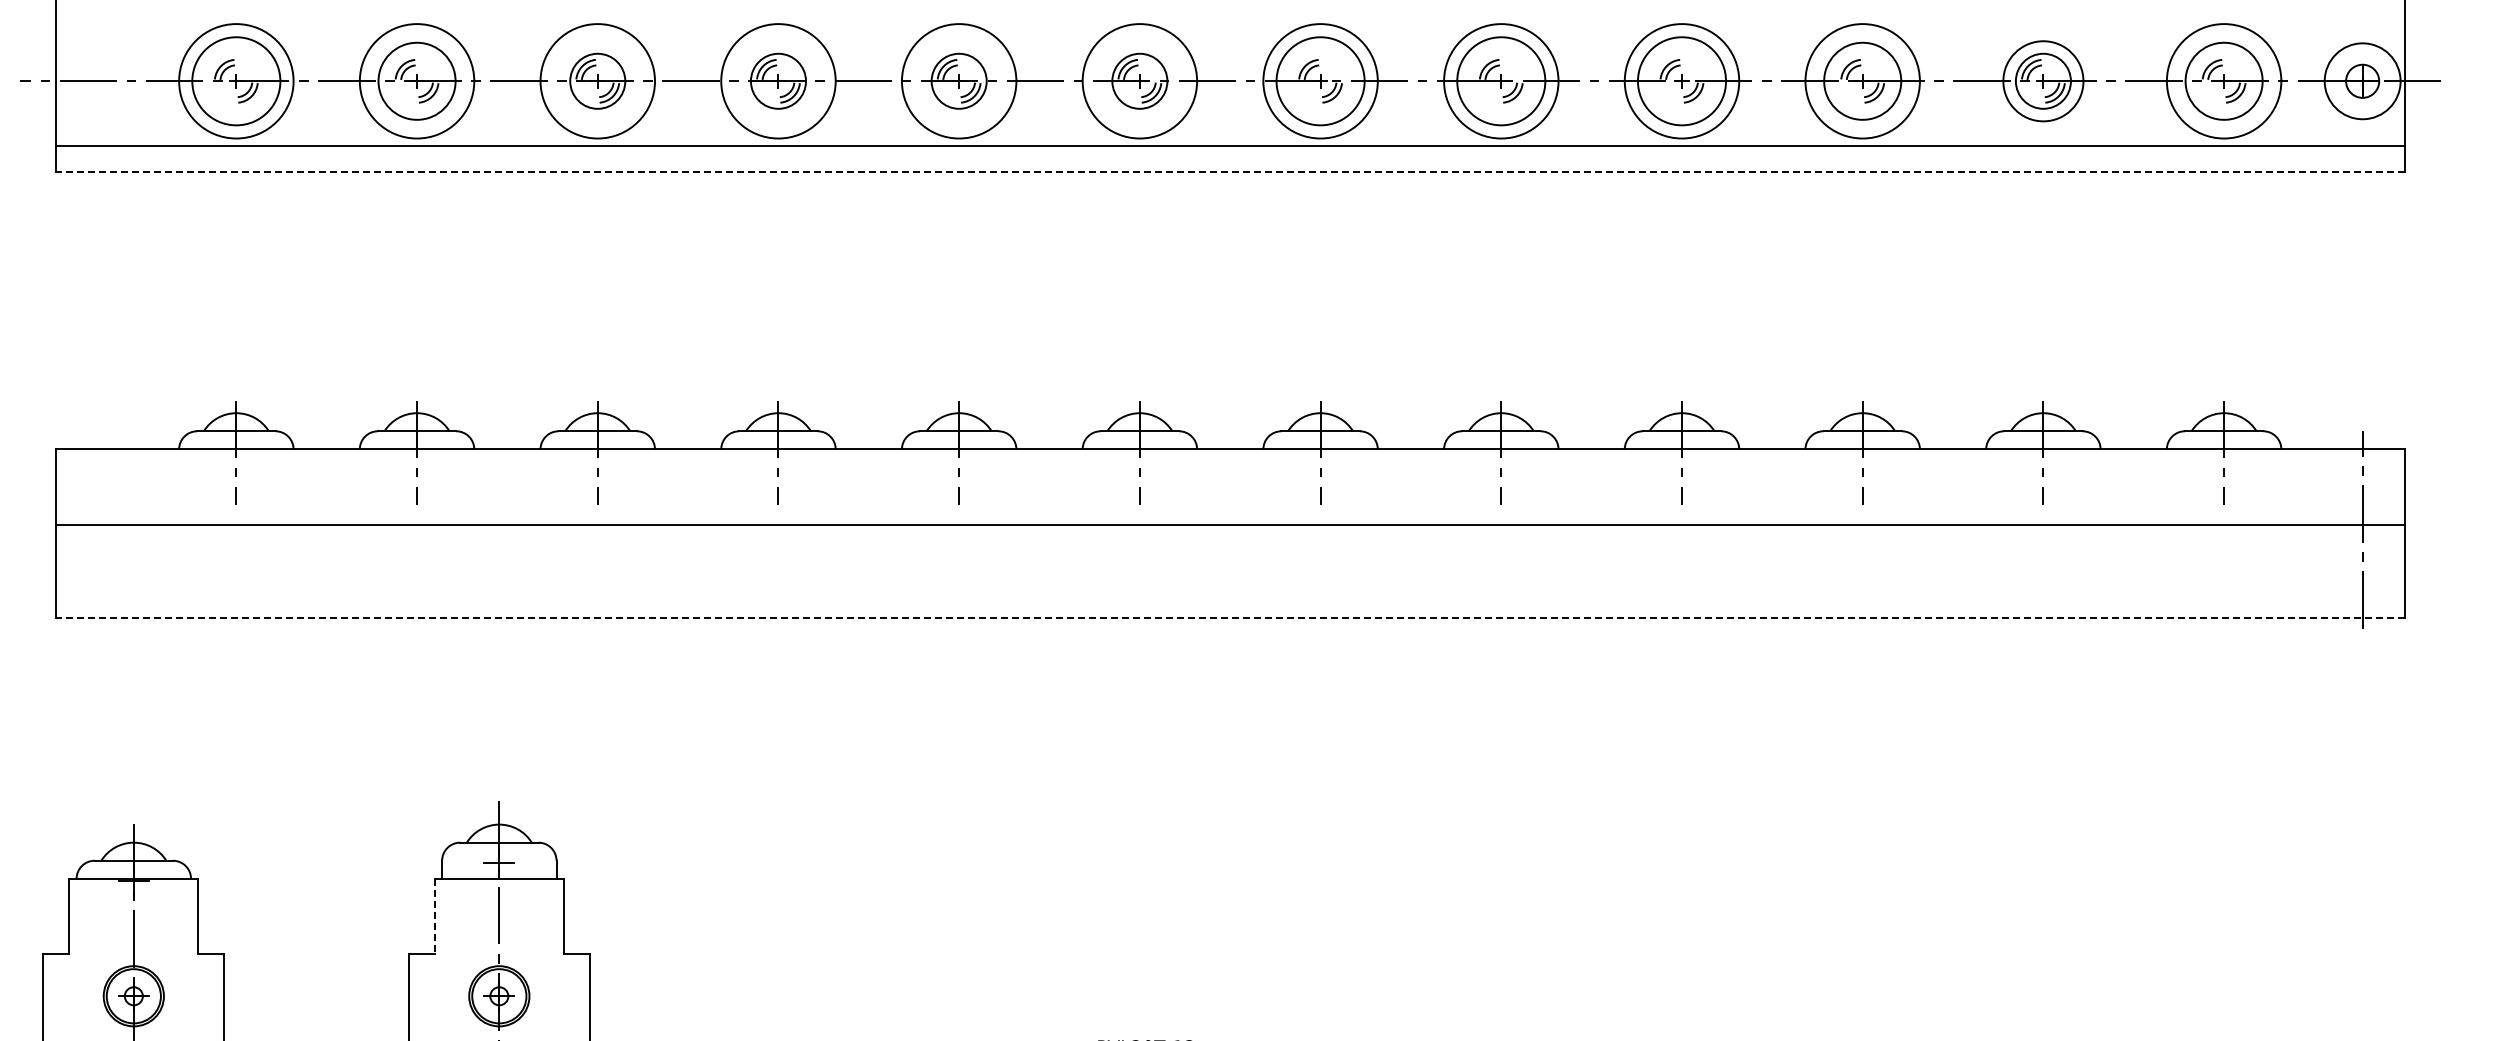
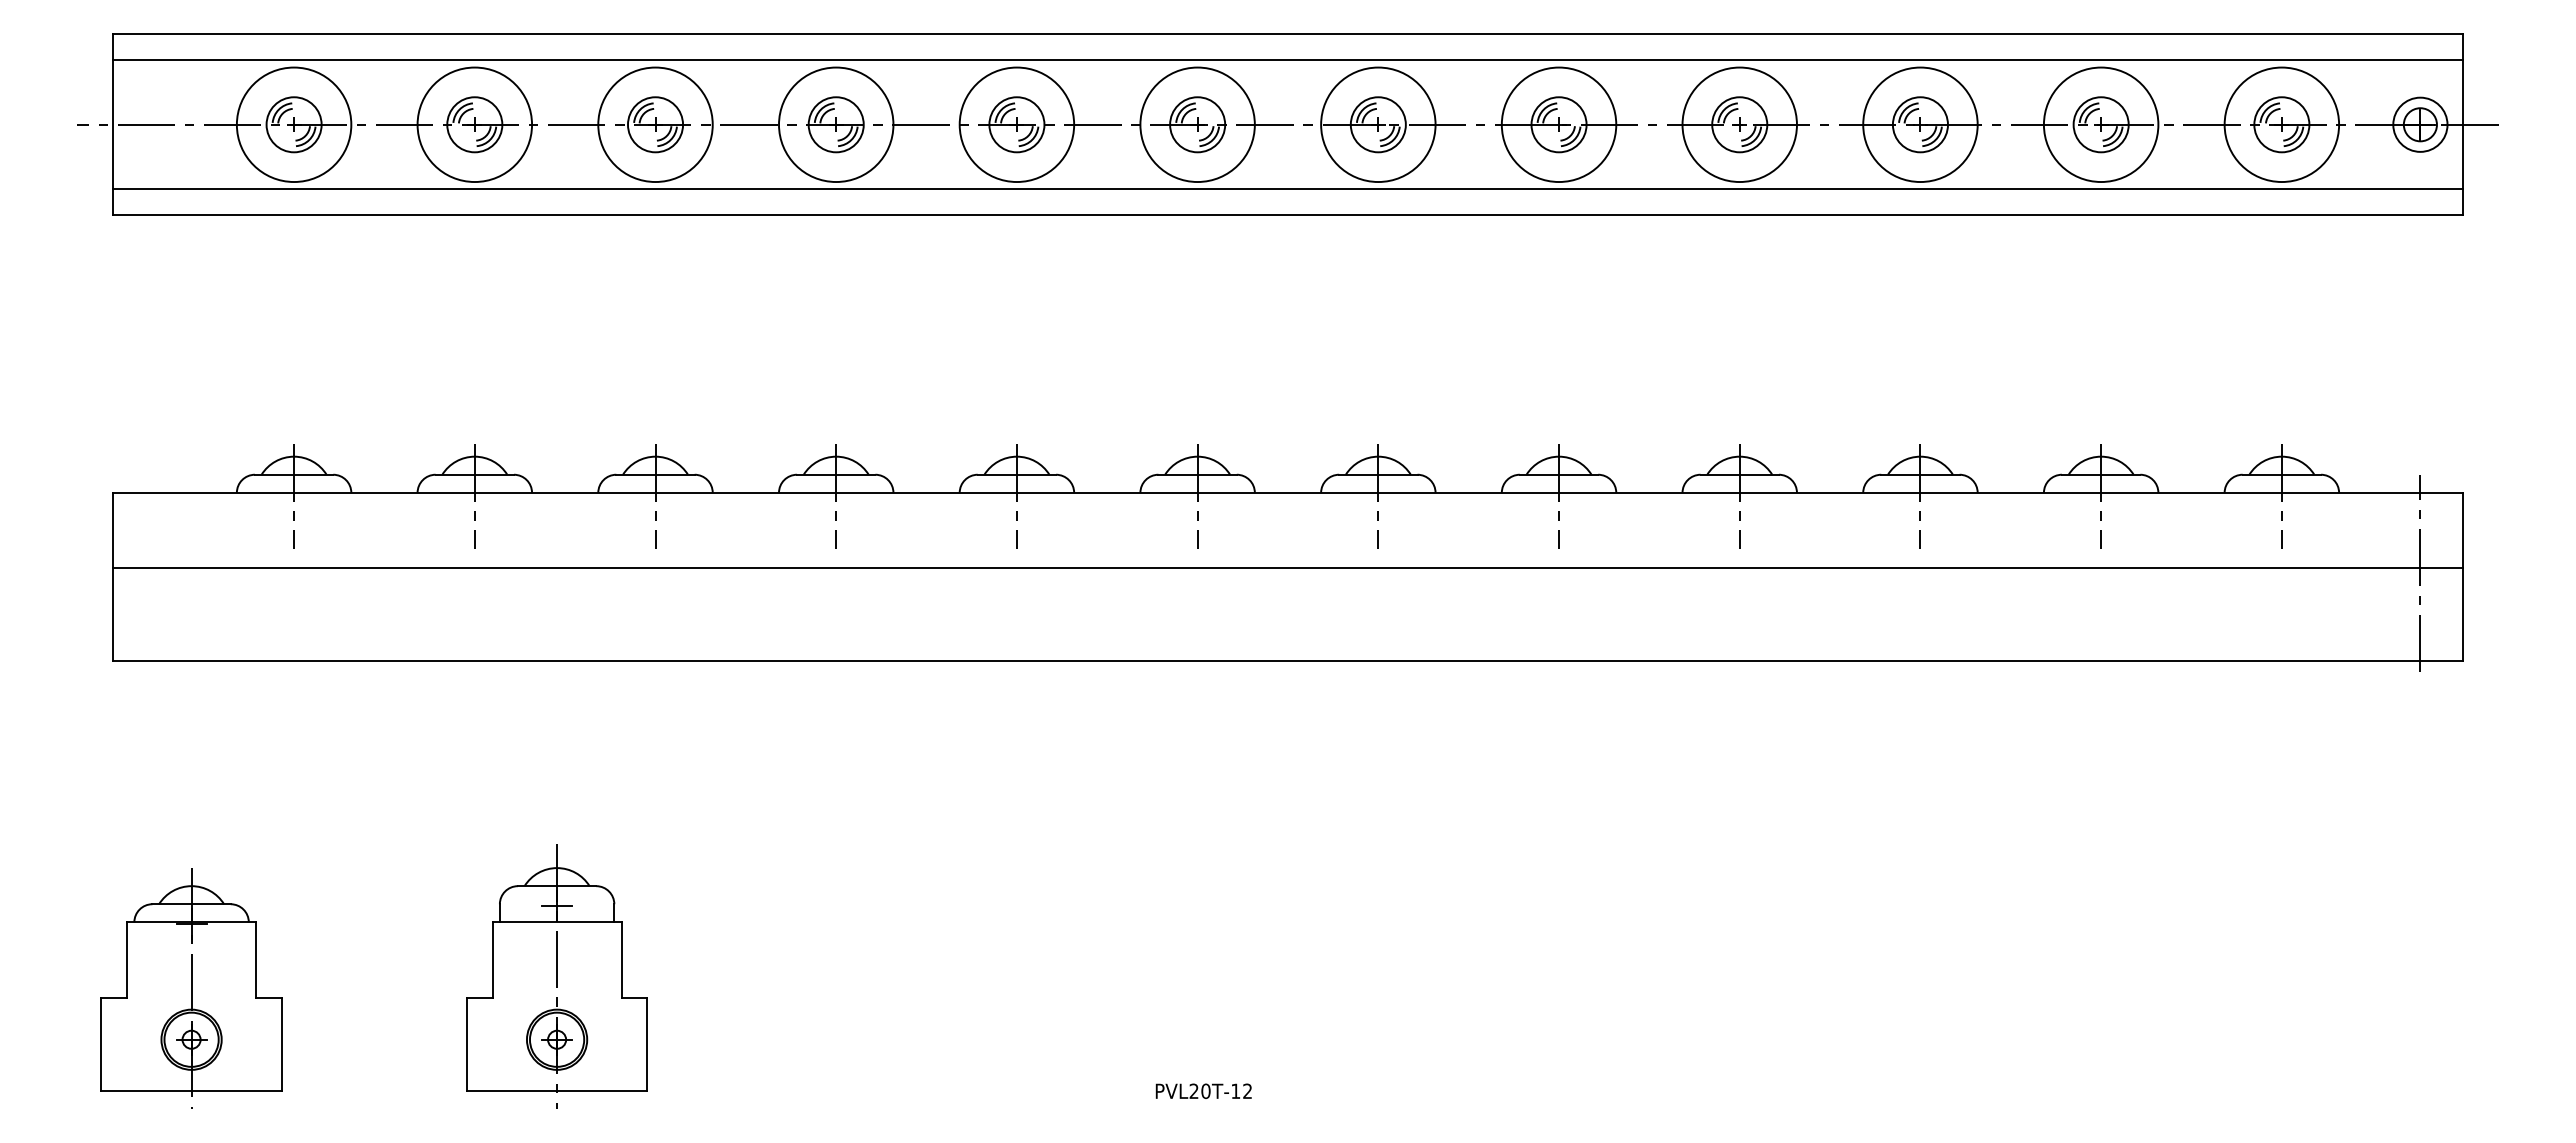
line: (1229, 17) -> (1287, 60), added
circle: (235, 81) -> (293, 124), size x0.62
circle: (416, 81) -> (474, 124), size x0.71
circle: (1319, 81) -> (1377, 124), size x0.62
circle: (1500, 81) -> (1558, 124), size x0.62
circle: (1681, 81) -> (1739, 124), size x0.62
circle: (1861, 81) -> (1919, 124), size x0.71
circle: (2042, 81) -> (2100, 124), size x1.43
circle: (2223, 81) -> (2281, 124), size x0.71
circle: (2362, 81) -> (2420, 124), size x0.71
line: (1229, 172) -> (1287, 215), dashed -> solid
line: (1229, 618) -> (1287, 661), dashed -> solid
line: (434, 916) -> (492, 959), dashed -> solid

